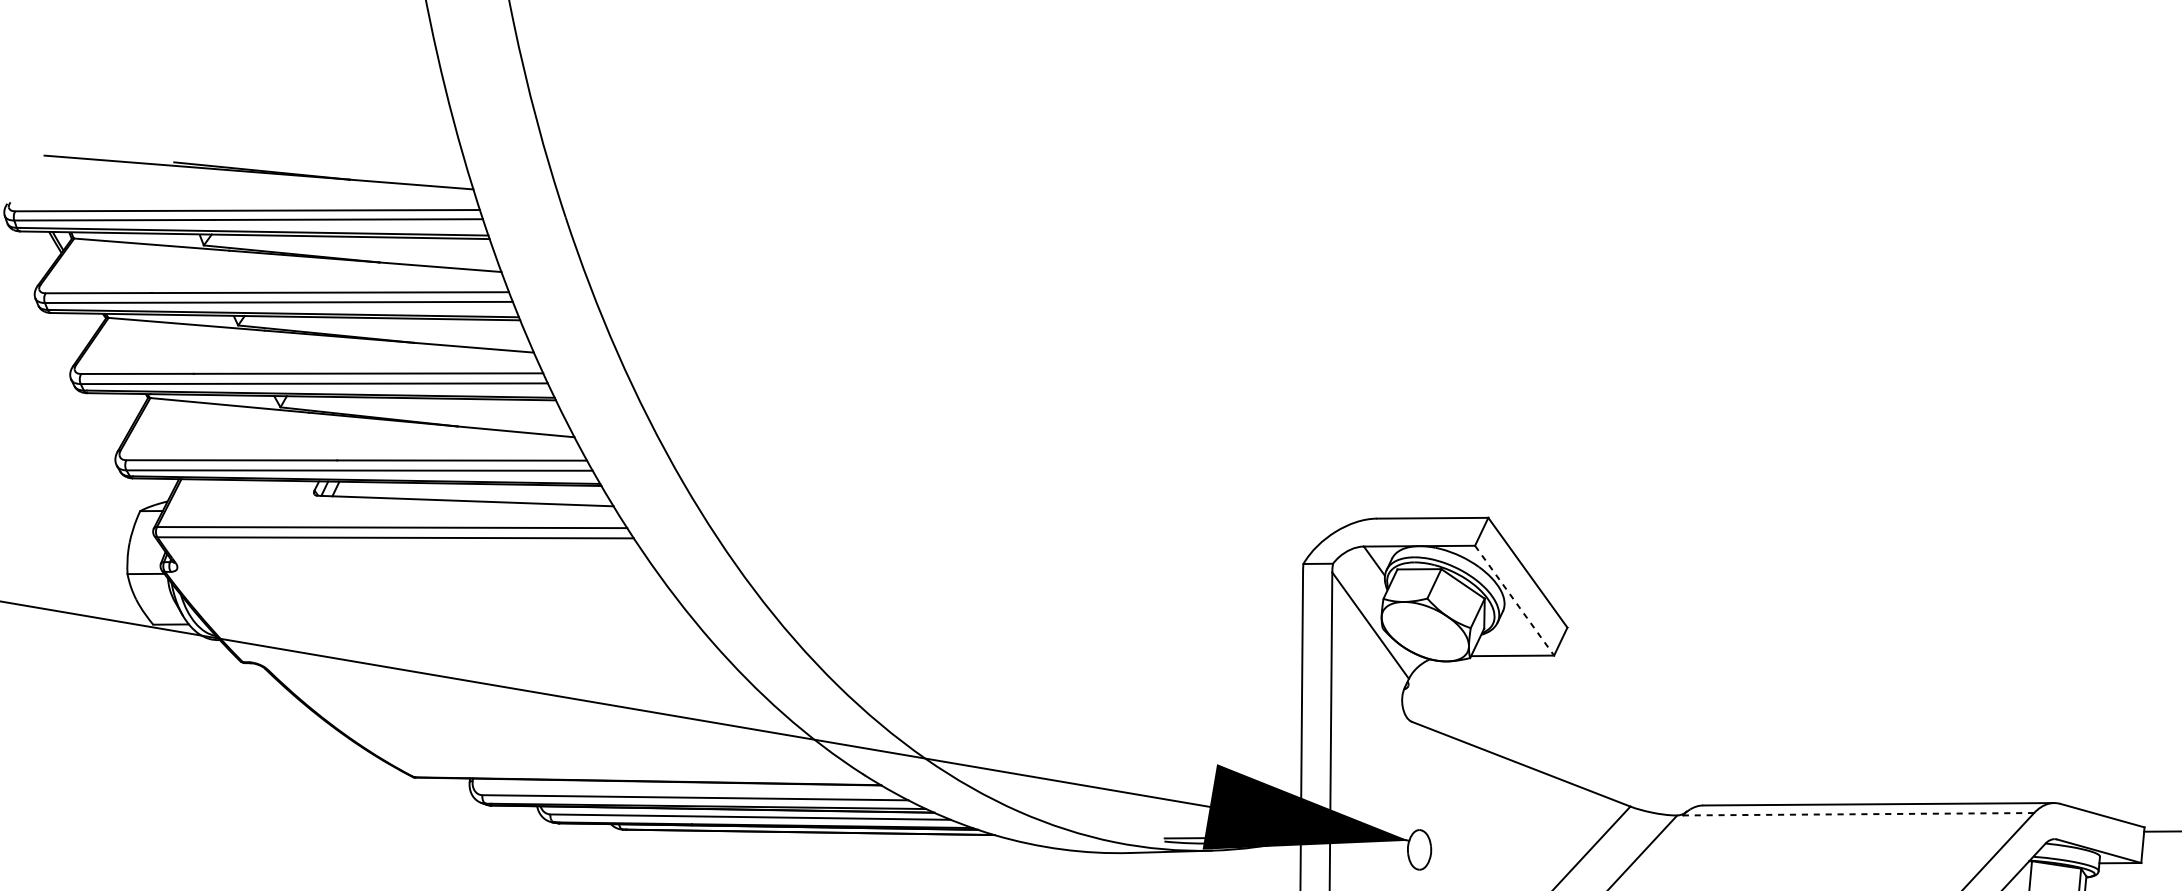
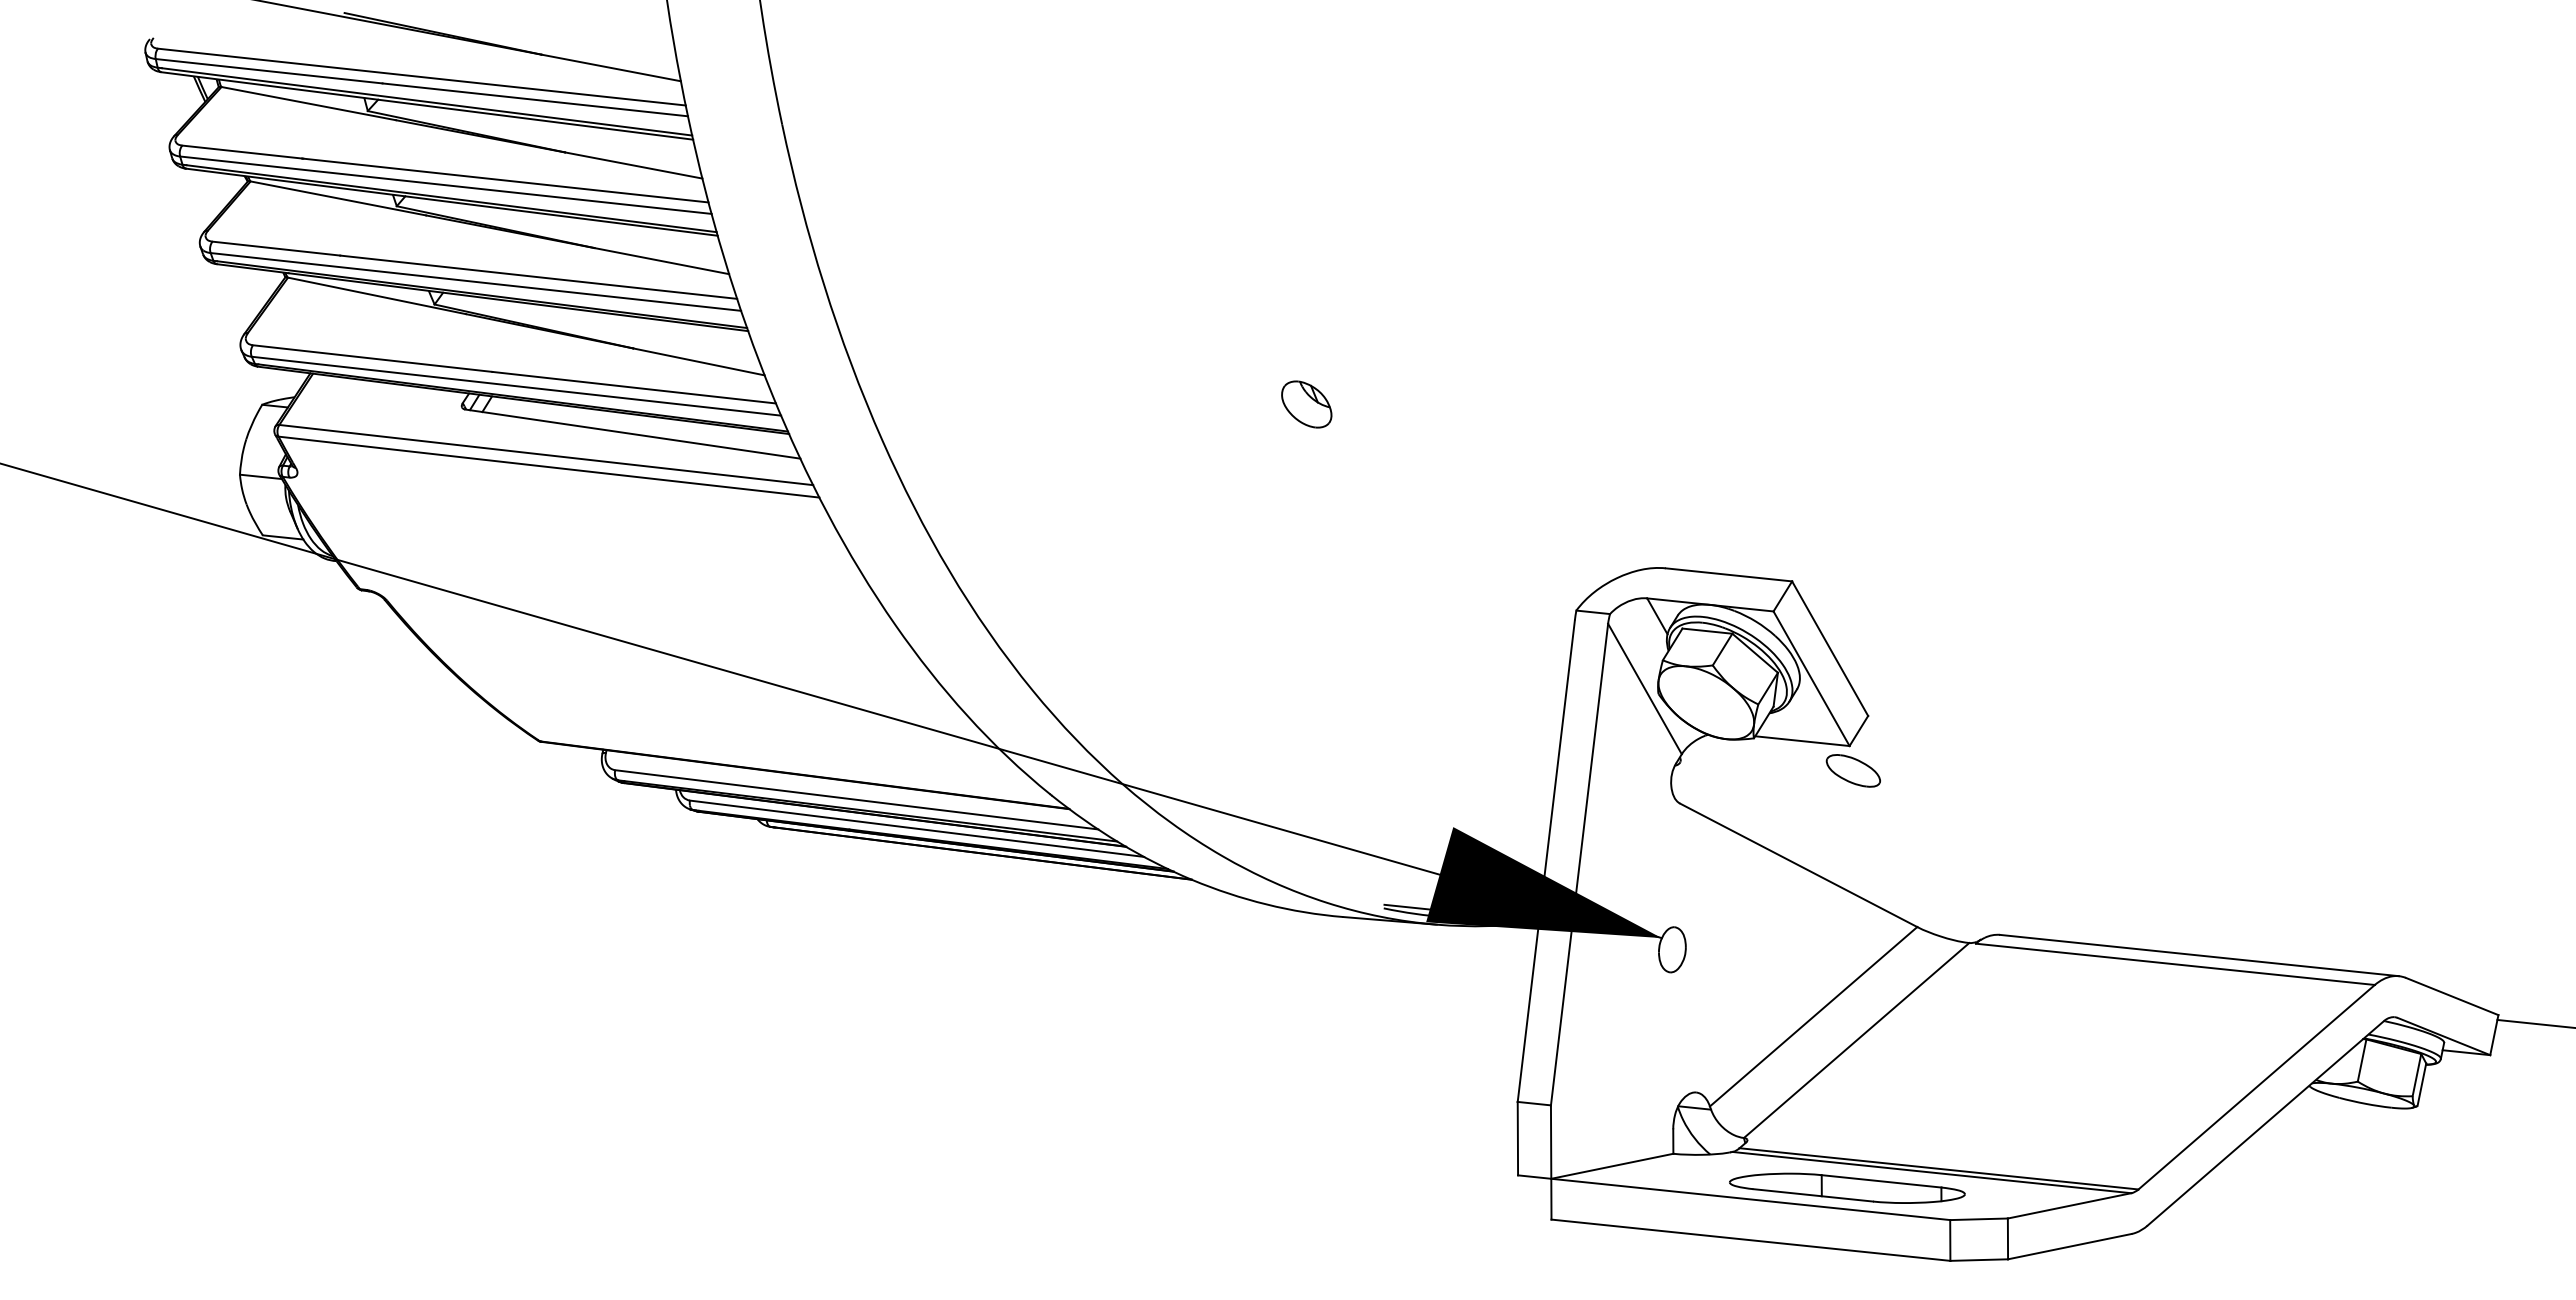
part: (1048, 410) -> (1306, 404), added
line: (1514, 601) -> (1811, 679), dashed -> solid
part: (1559, 676) -> (1852, 770), added
line: (1858, 814) -> (2175, 964), dashed -> solid

